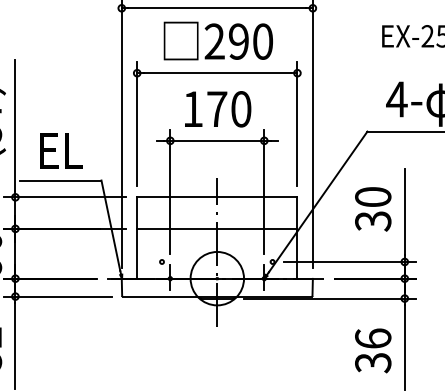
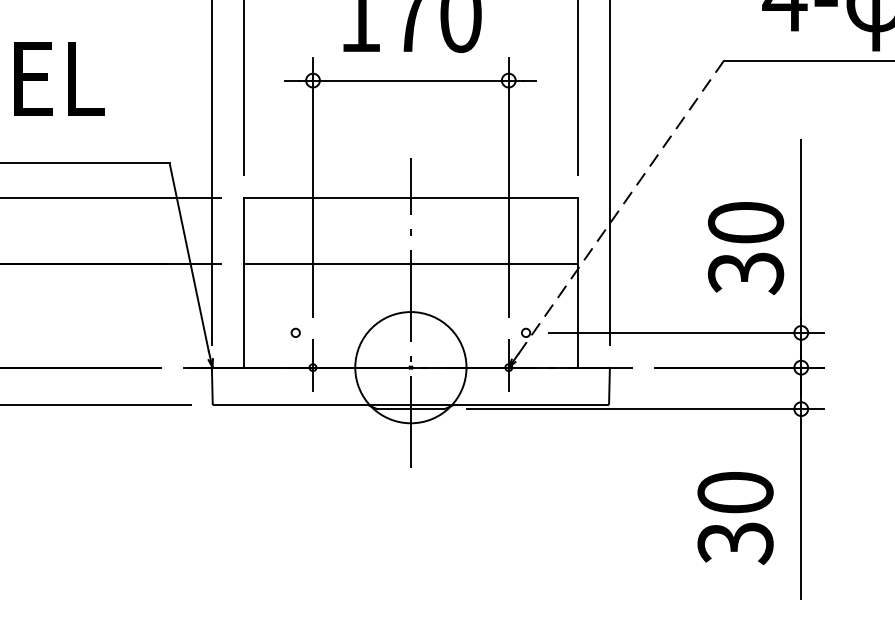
text: (61, 150) -> (59, 77), moved
line: (318, 201) -> (621, 206), solid -> dashed
text: (373, 209) -> (746, 248), moved
text: (373, 338) -> (736, 492), 36 -> 30

